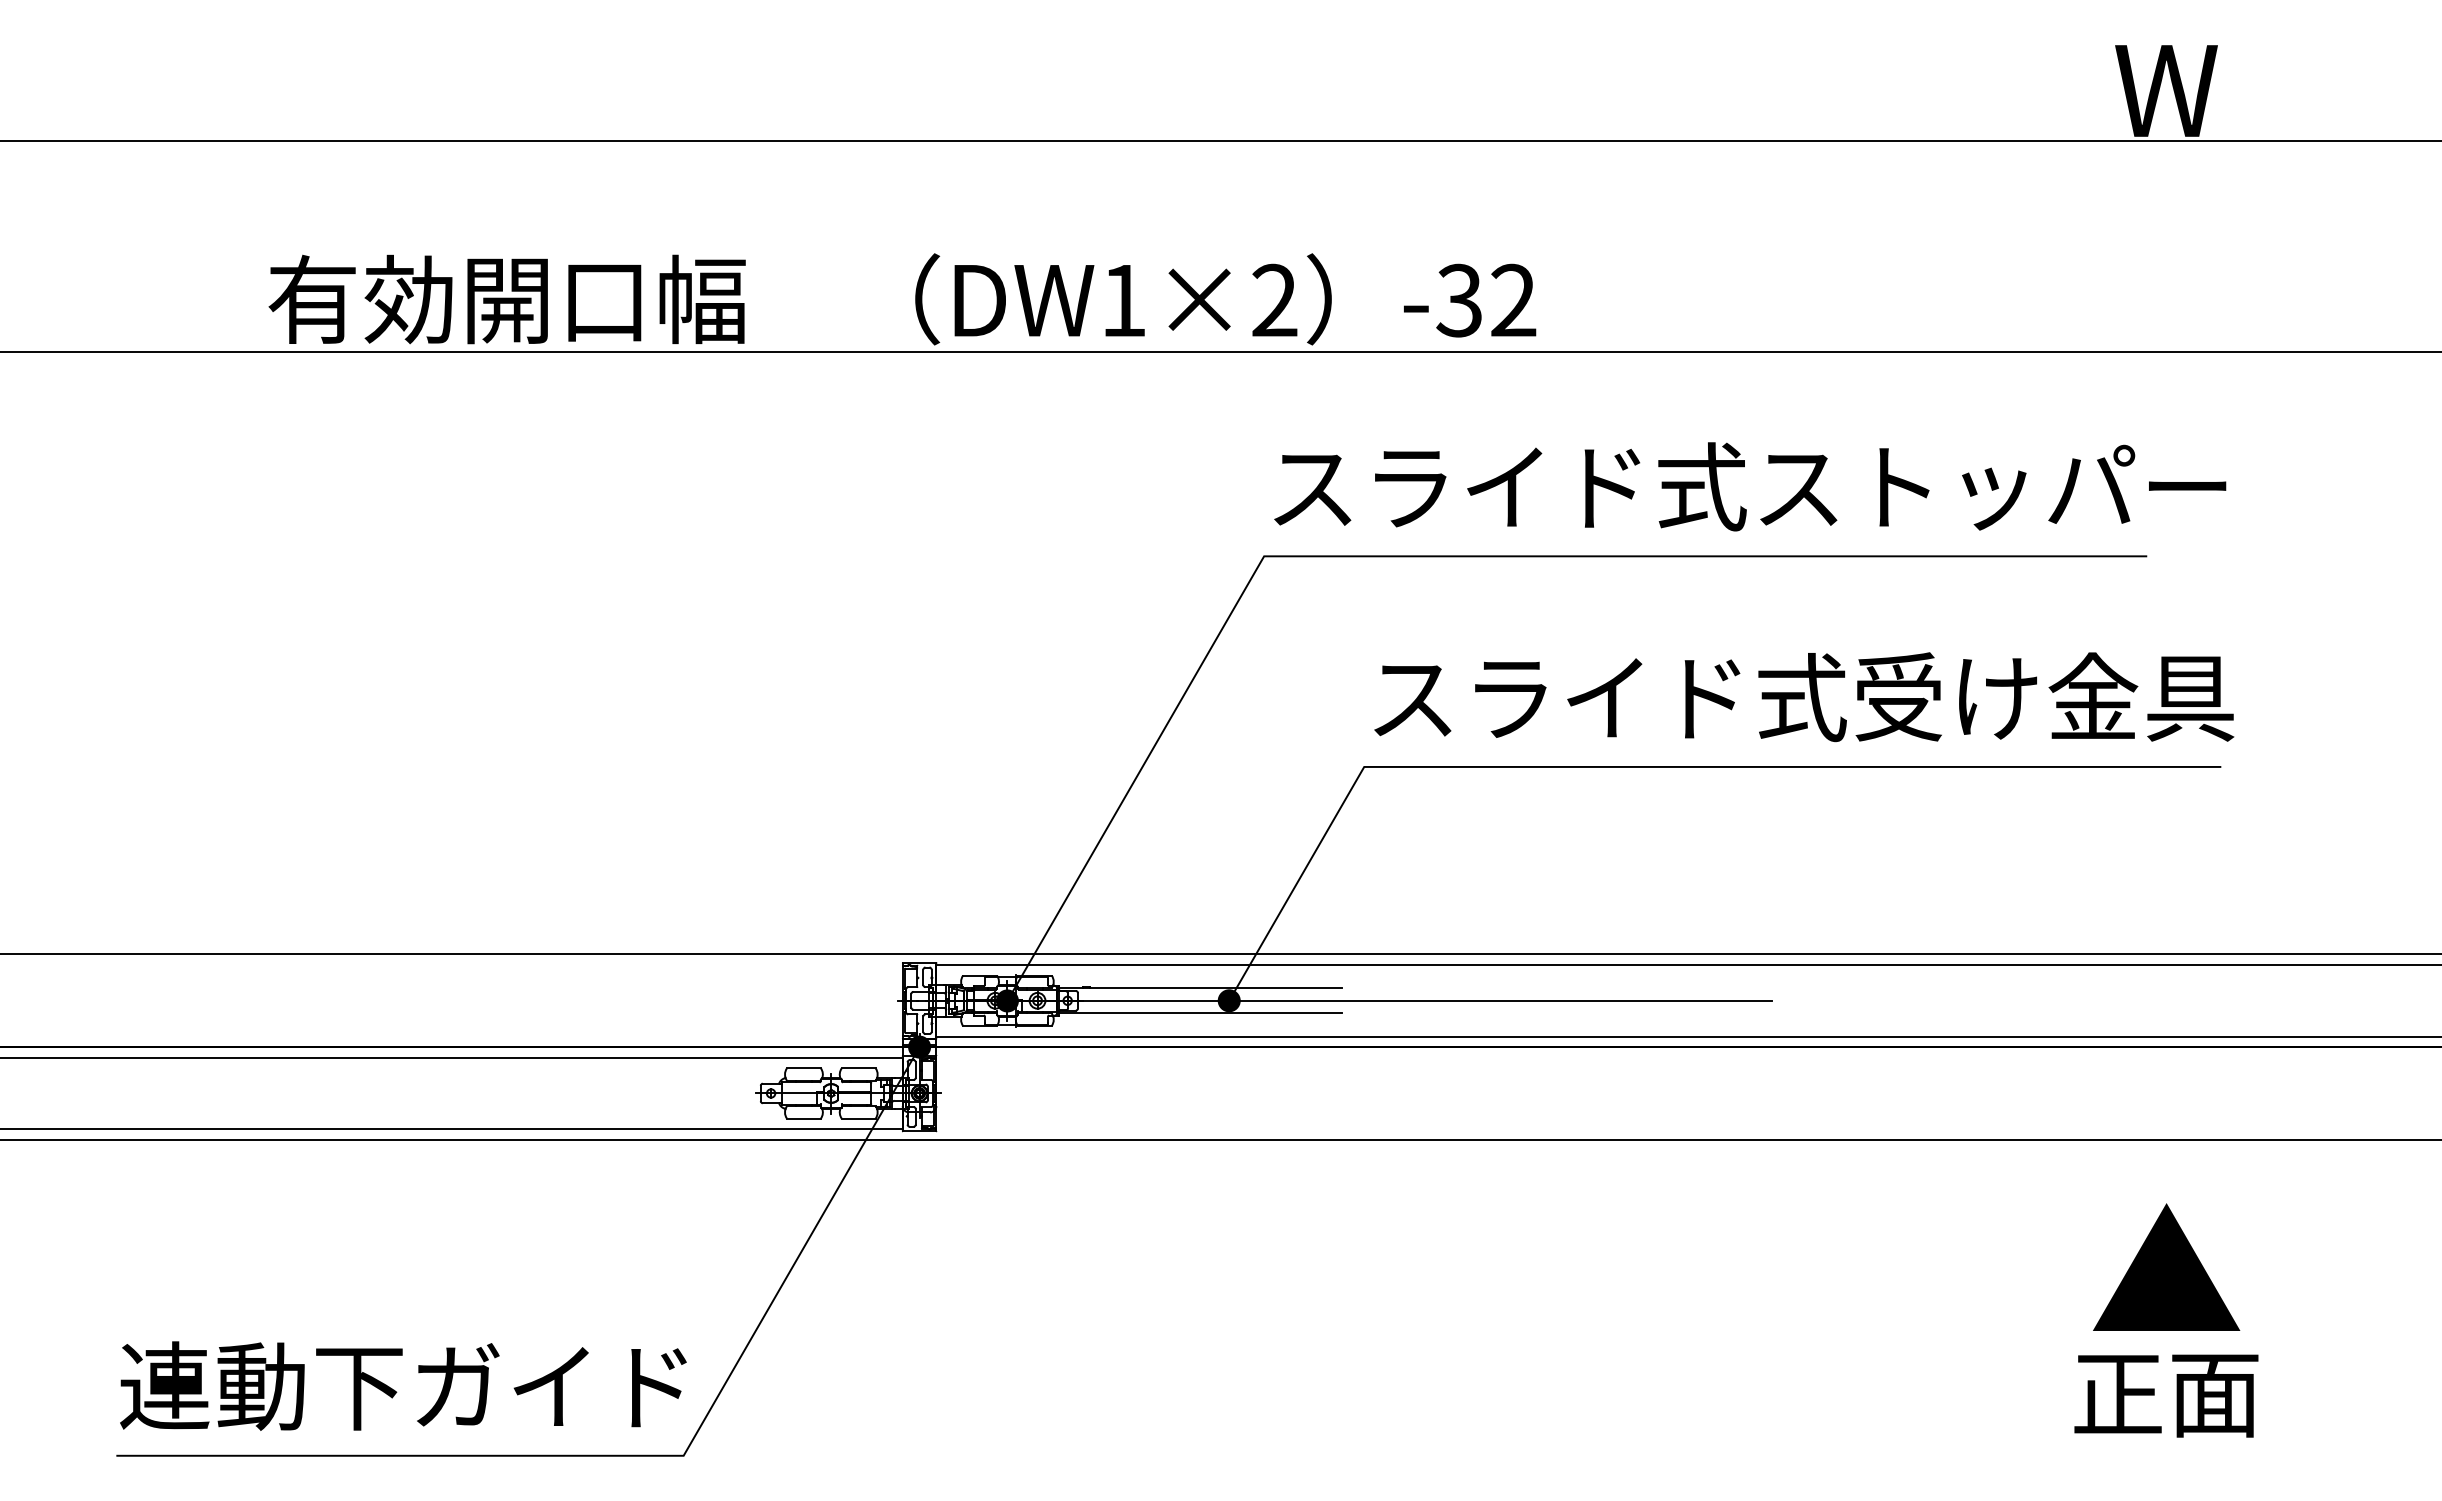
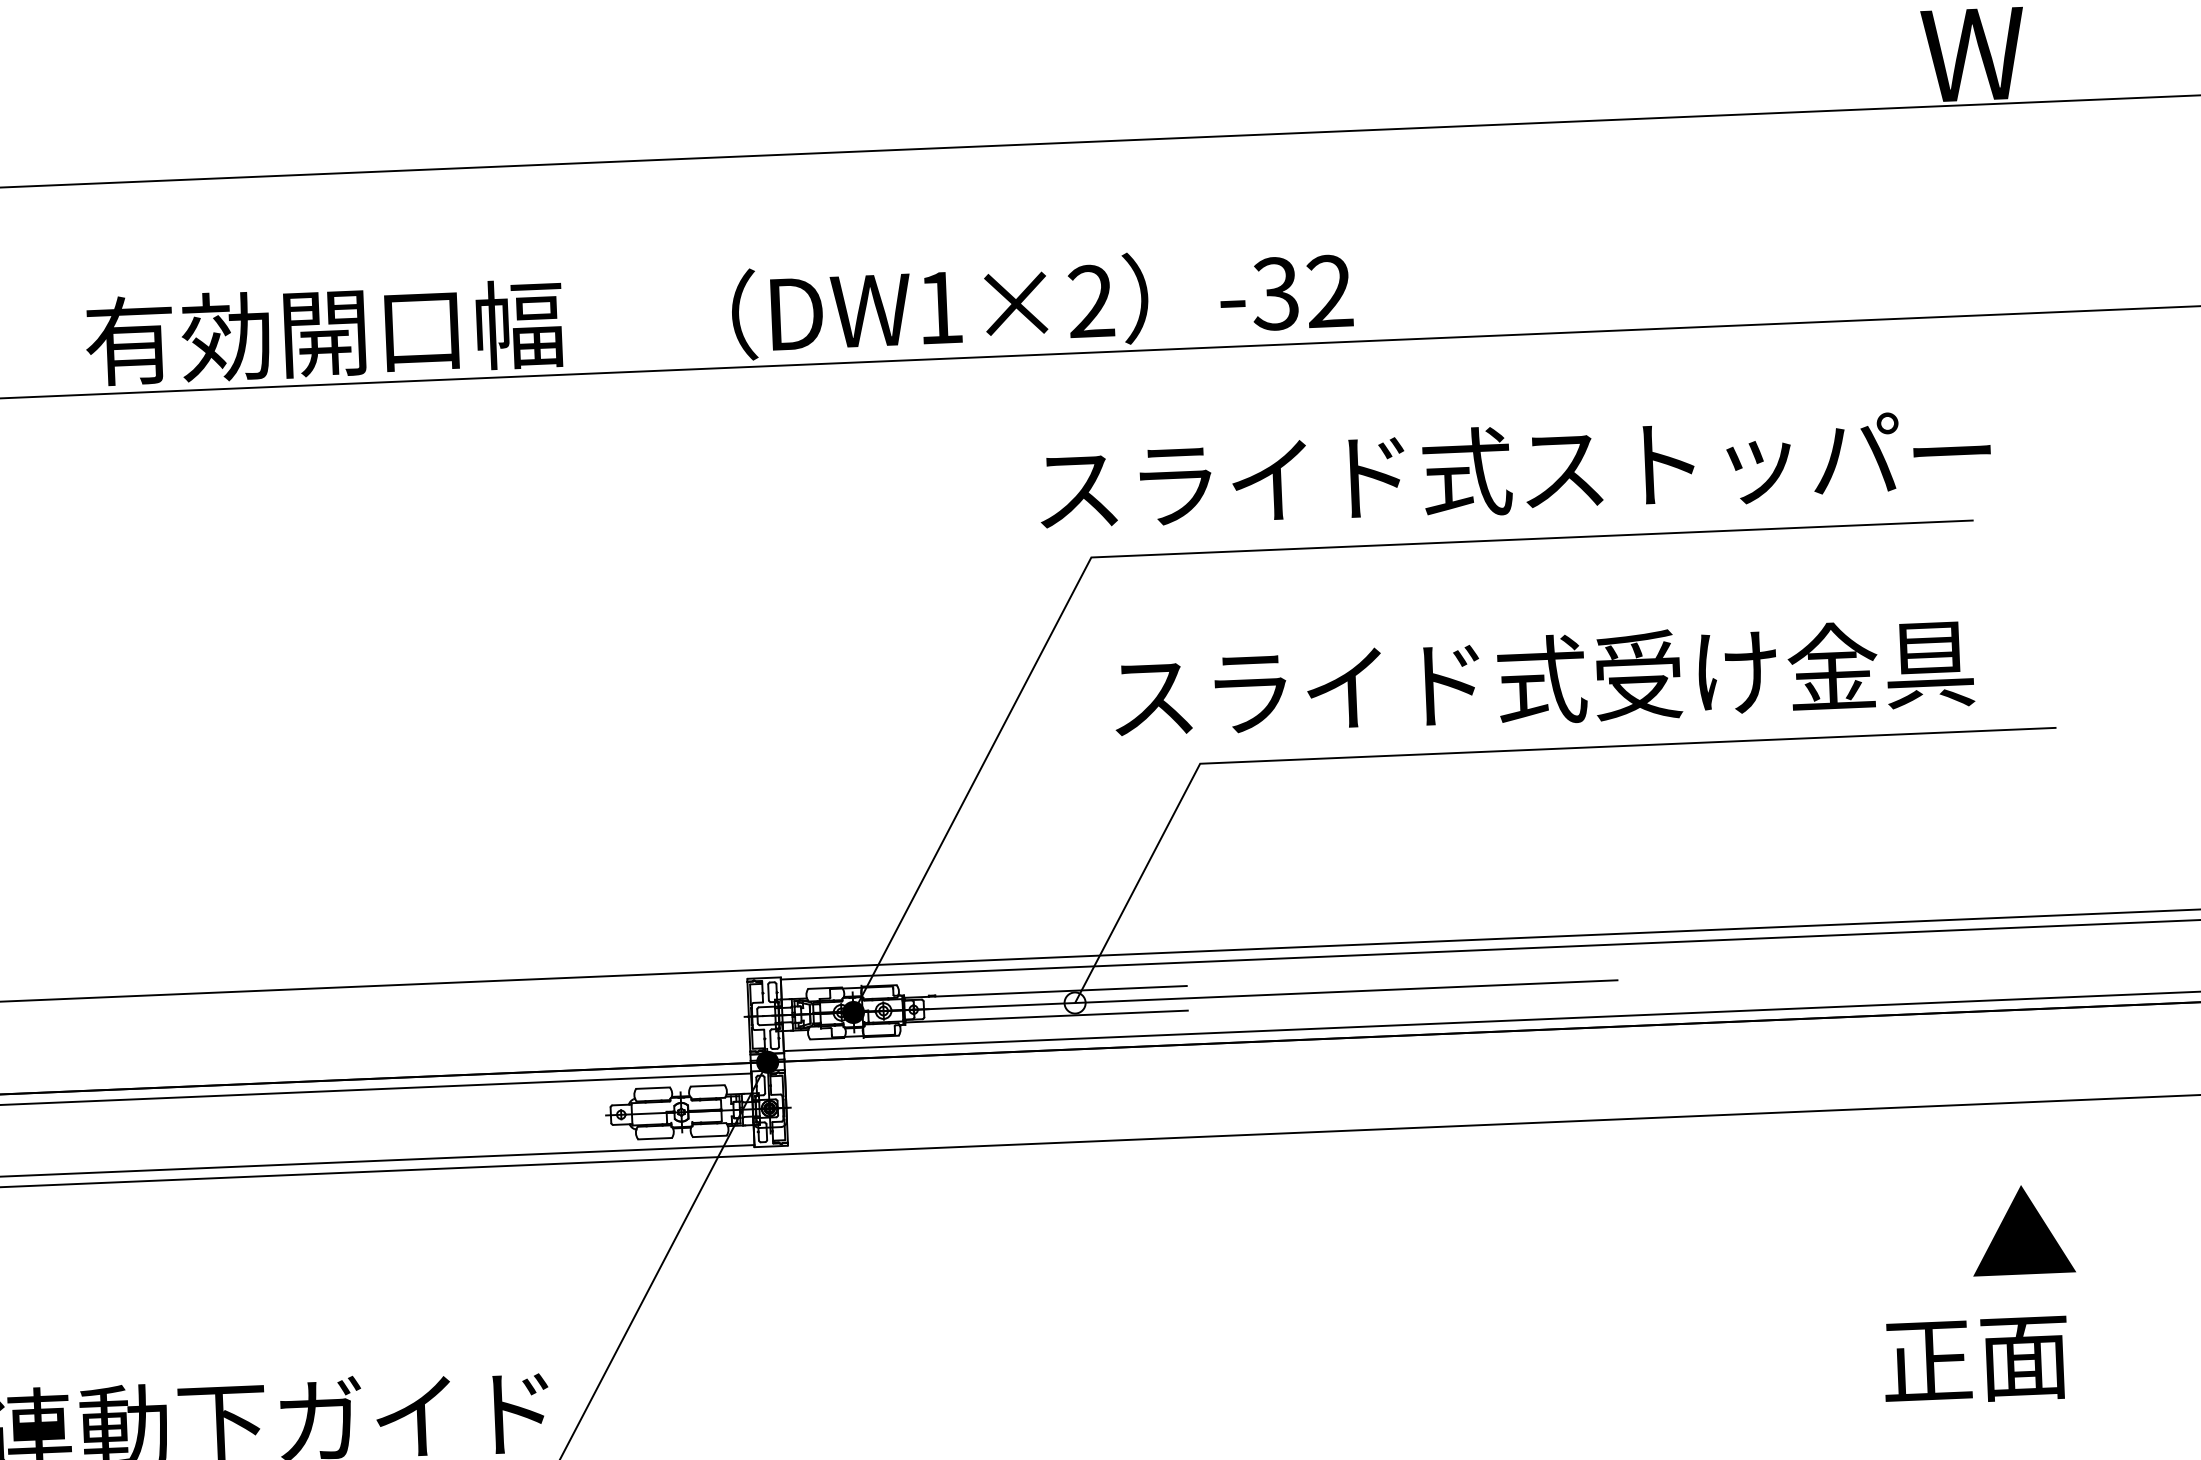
text: (1750, 486) -> (1515, 469), moved
text: (1804, 697) -> (1544, 679), moved
fill: (1228, 1000) -> (1074, 1002), removed
part: (2166, 1266) -> (2022, 1229), size x0.7
text: (2166, 1395) -> (1976, 1360), moved

